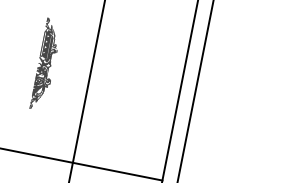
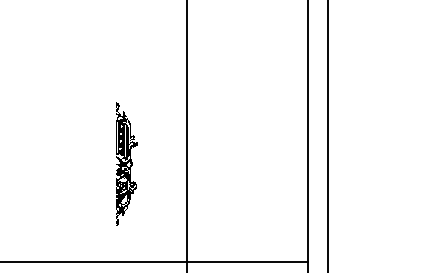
part: (46, 64) -> (126, 163), moved

